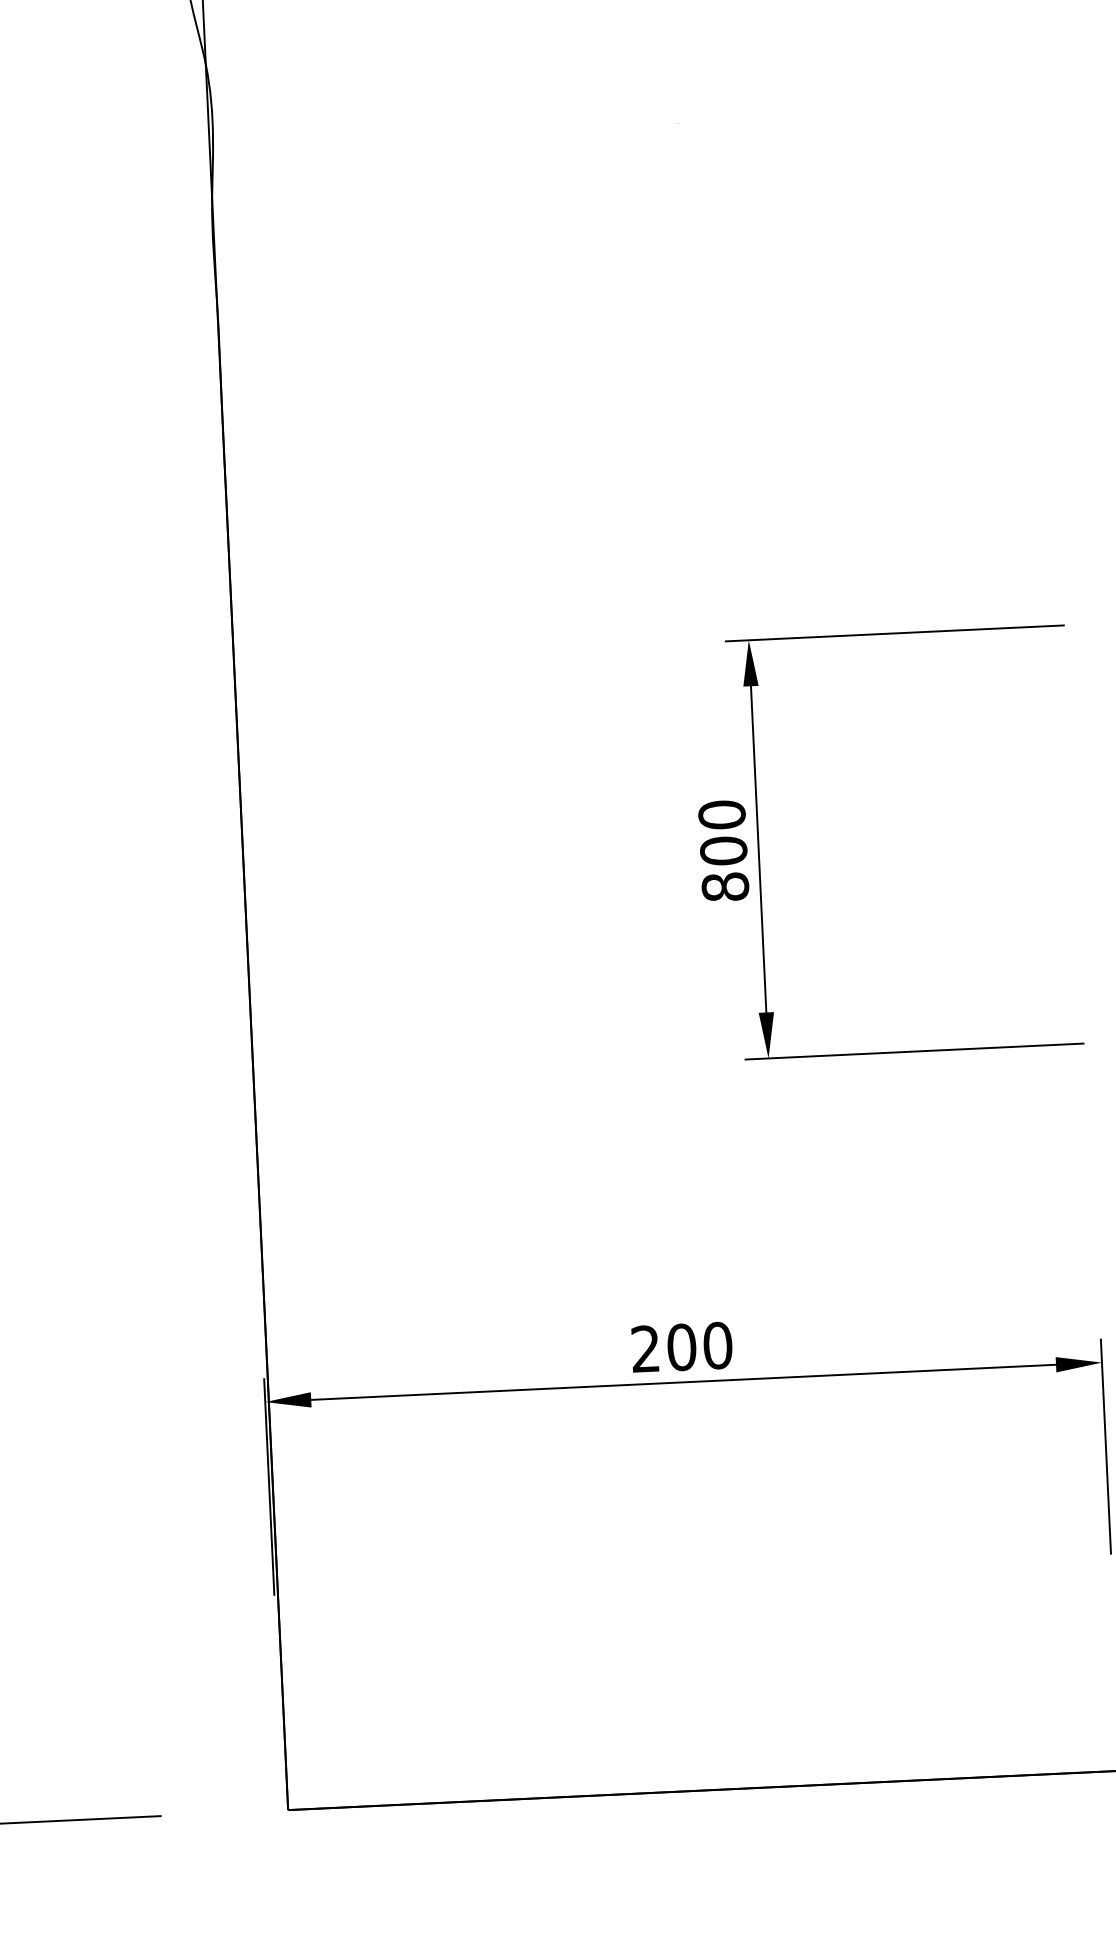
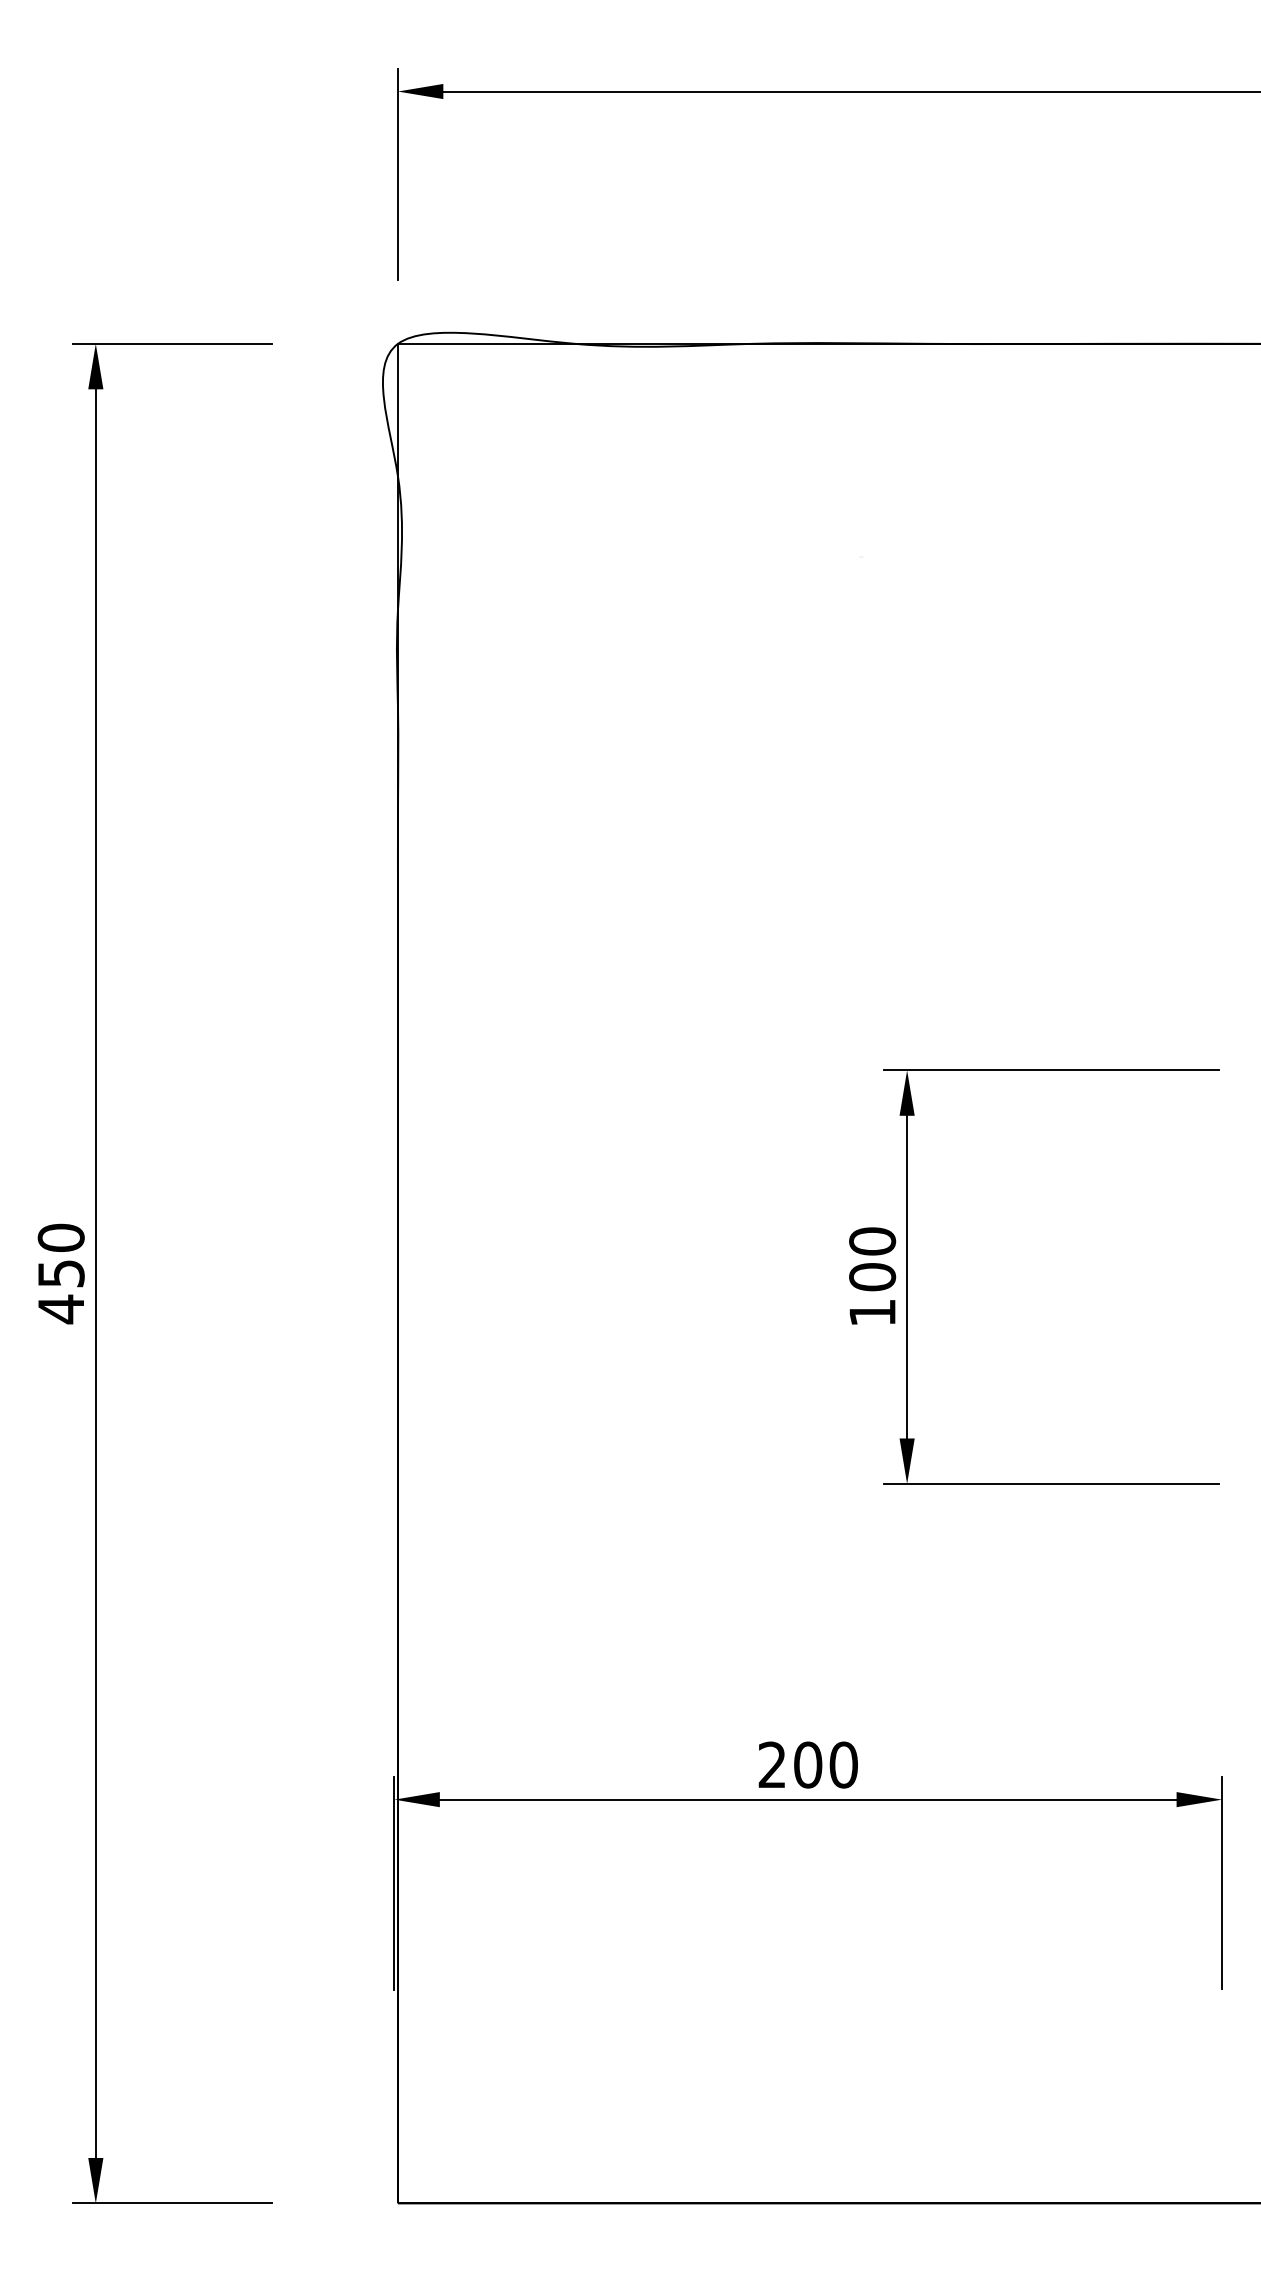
text: (725, 886) -> (872, 1312), 800 -> 100

